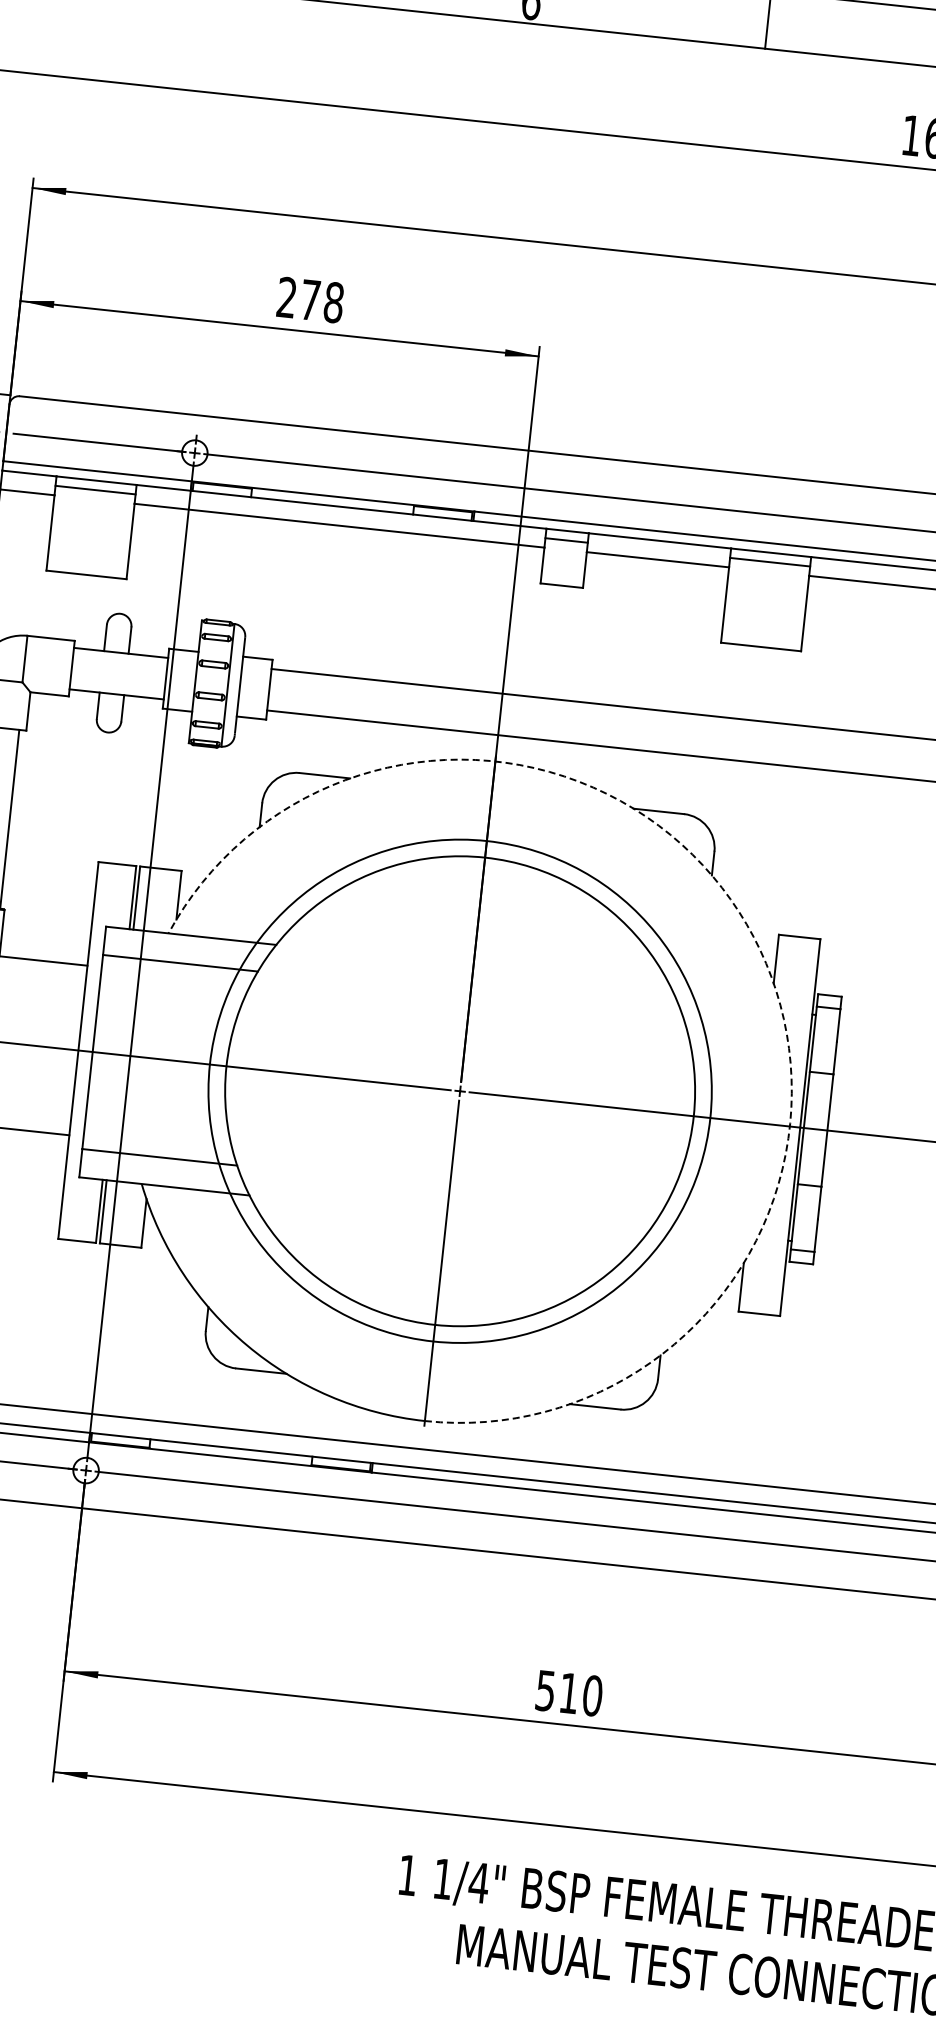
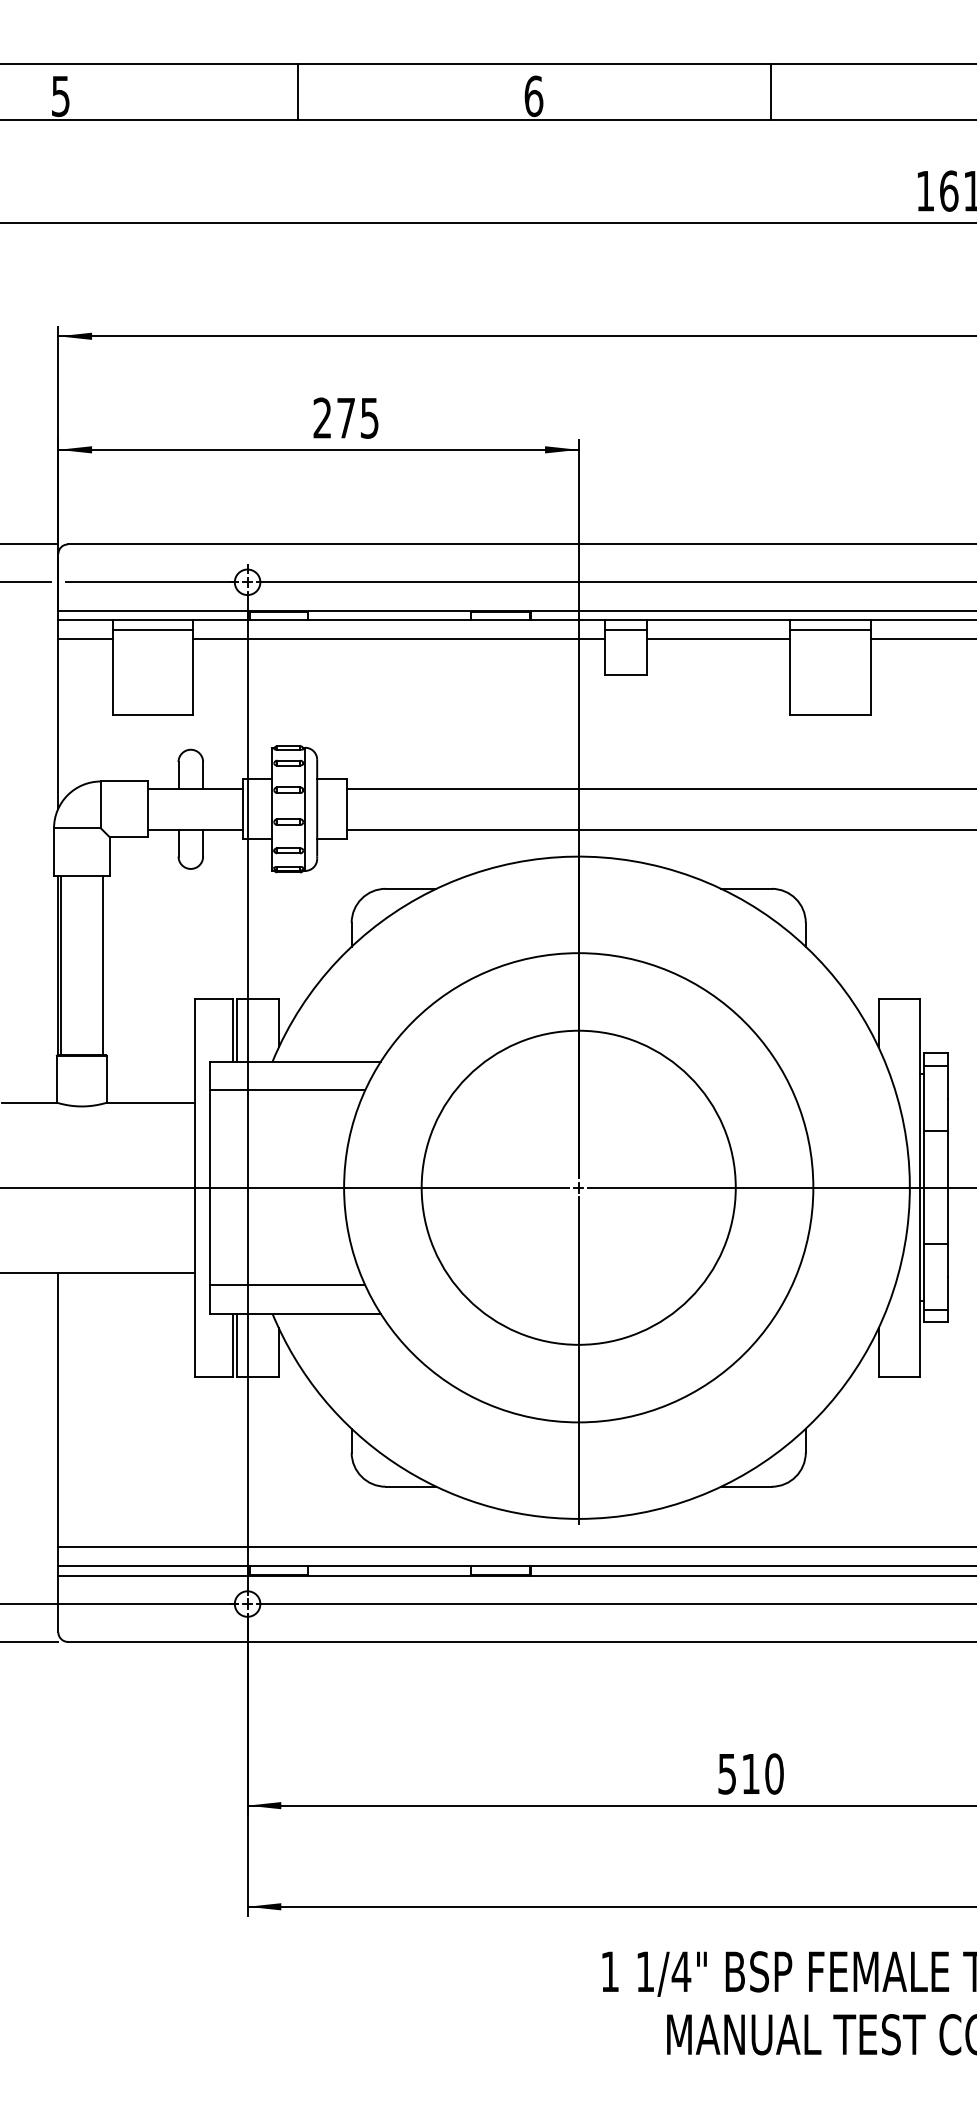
text: (333, 301) -> (369, 417), 278 -> 275
arc: (753, 937) -> (853, 1003), dashed -> solid
circle: (459, 1090) -> (578, 1187), size x0.62

